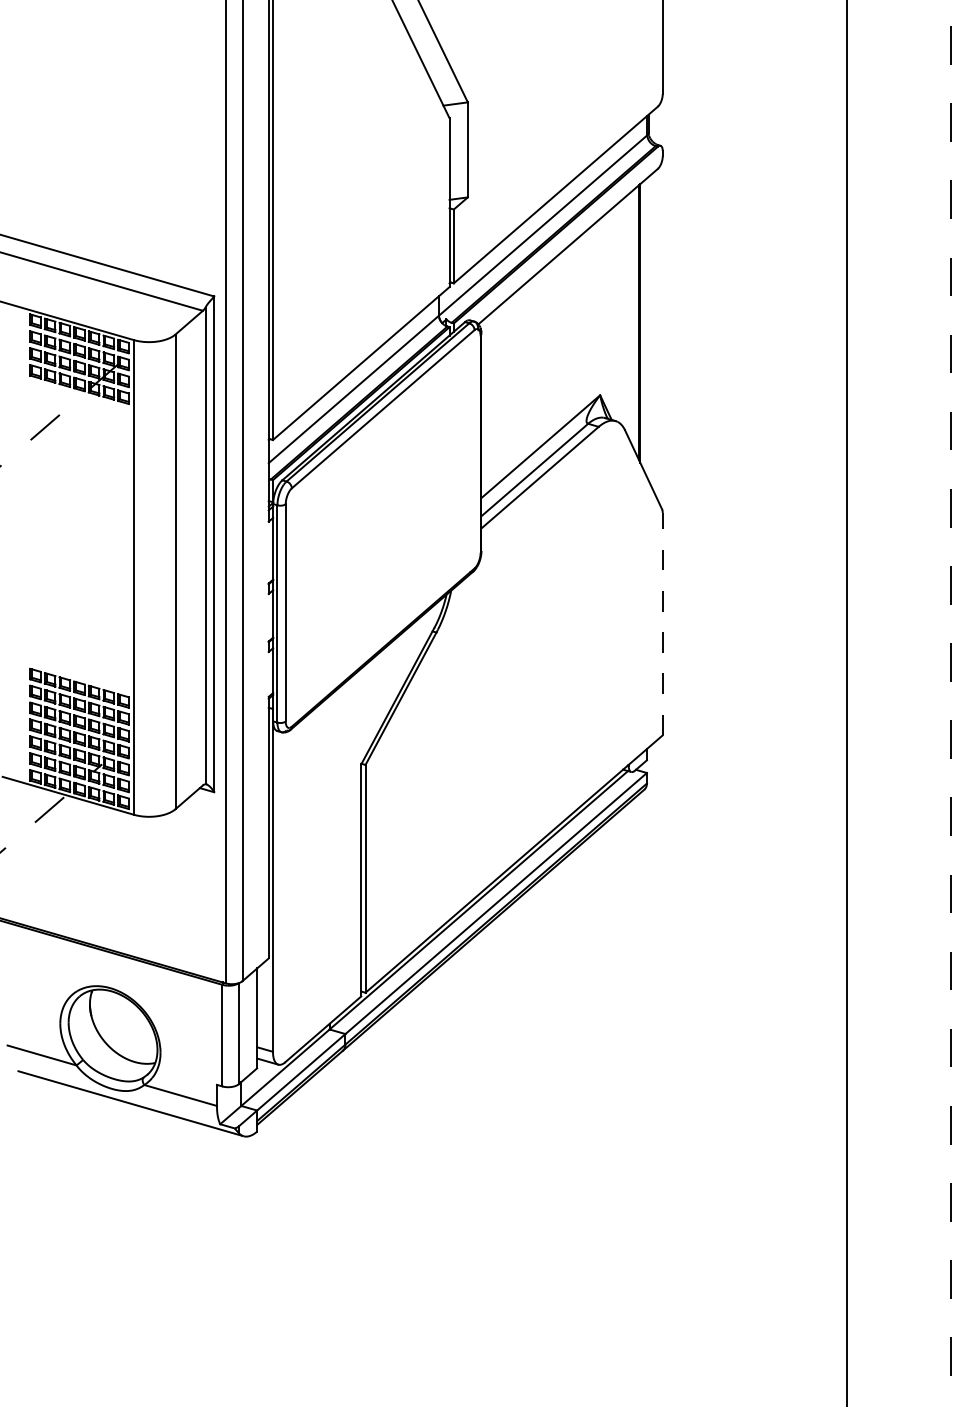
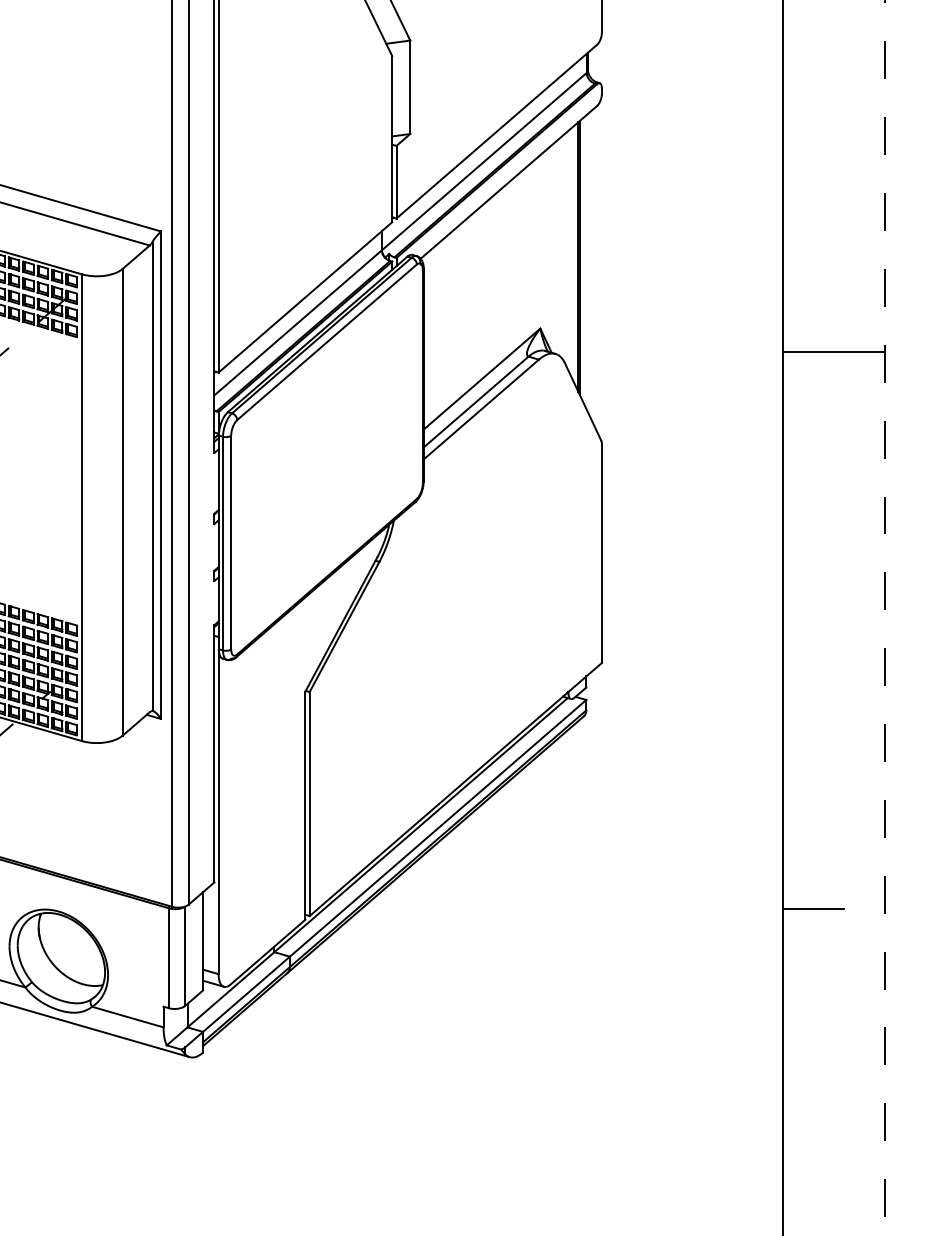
line: (898, 418) -> (833, 351), added
line: (662, 623) -> (601, 552), dashed -> solid
line: (878, 985) -> (814, 908), added

